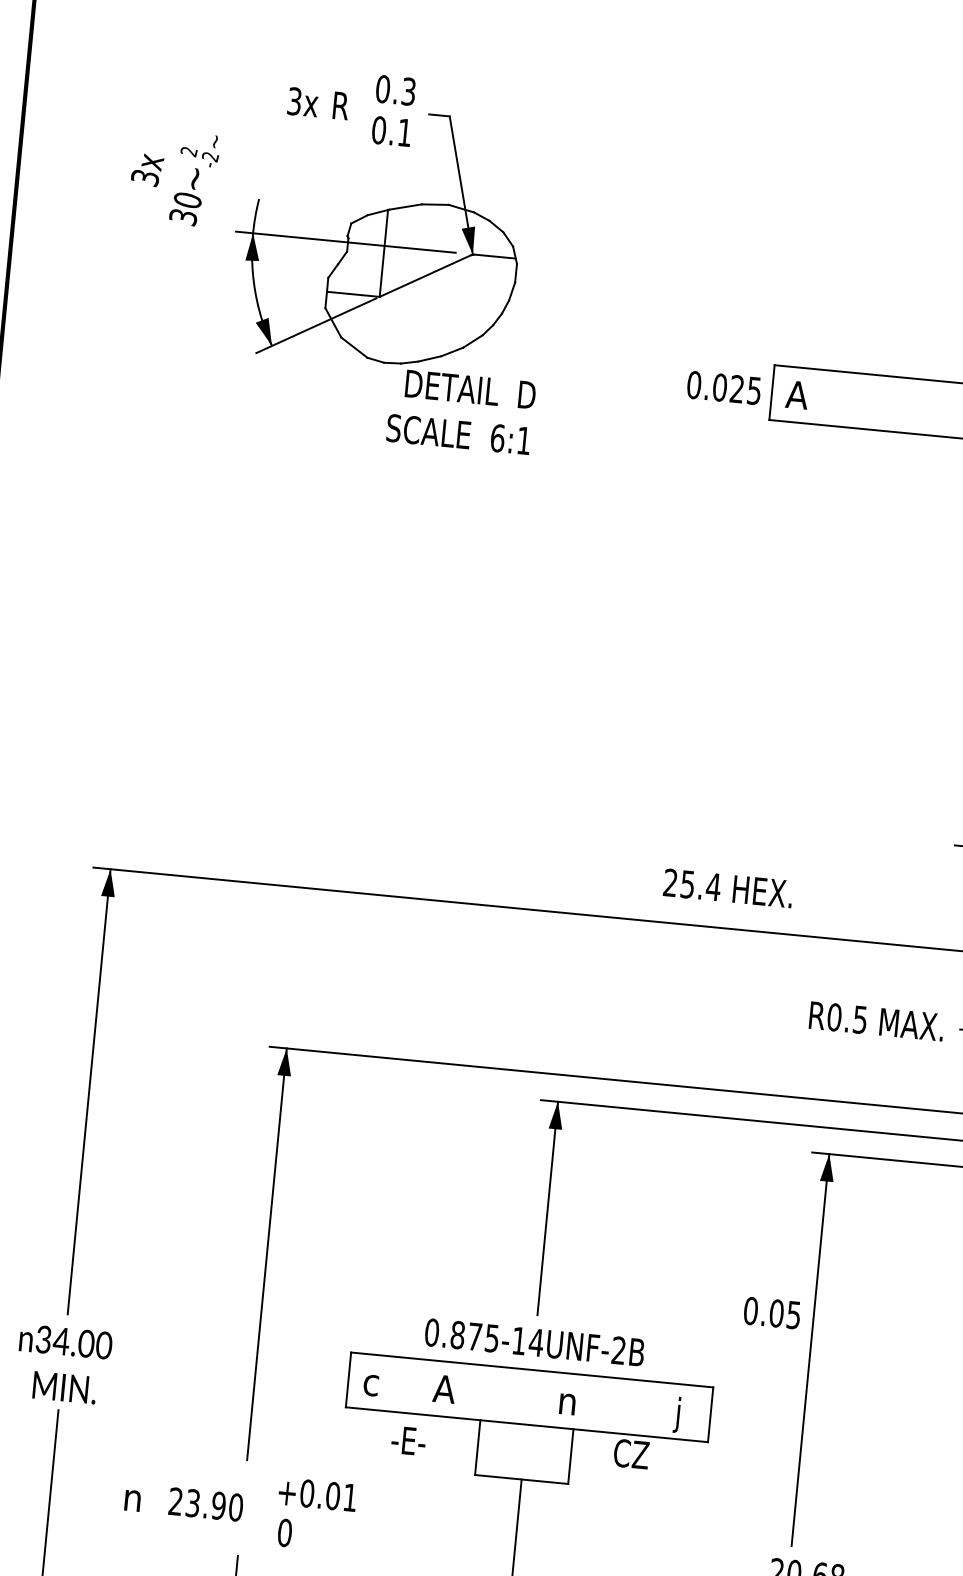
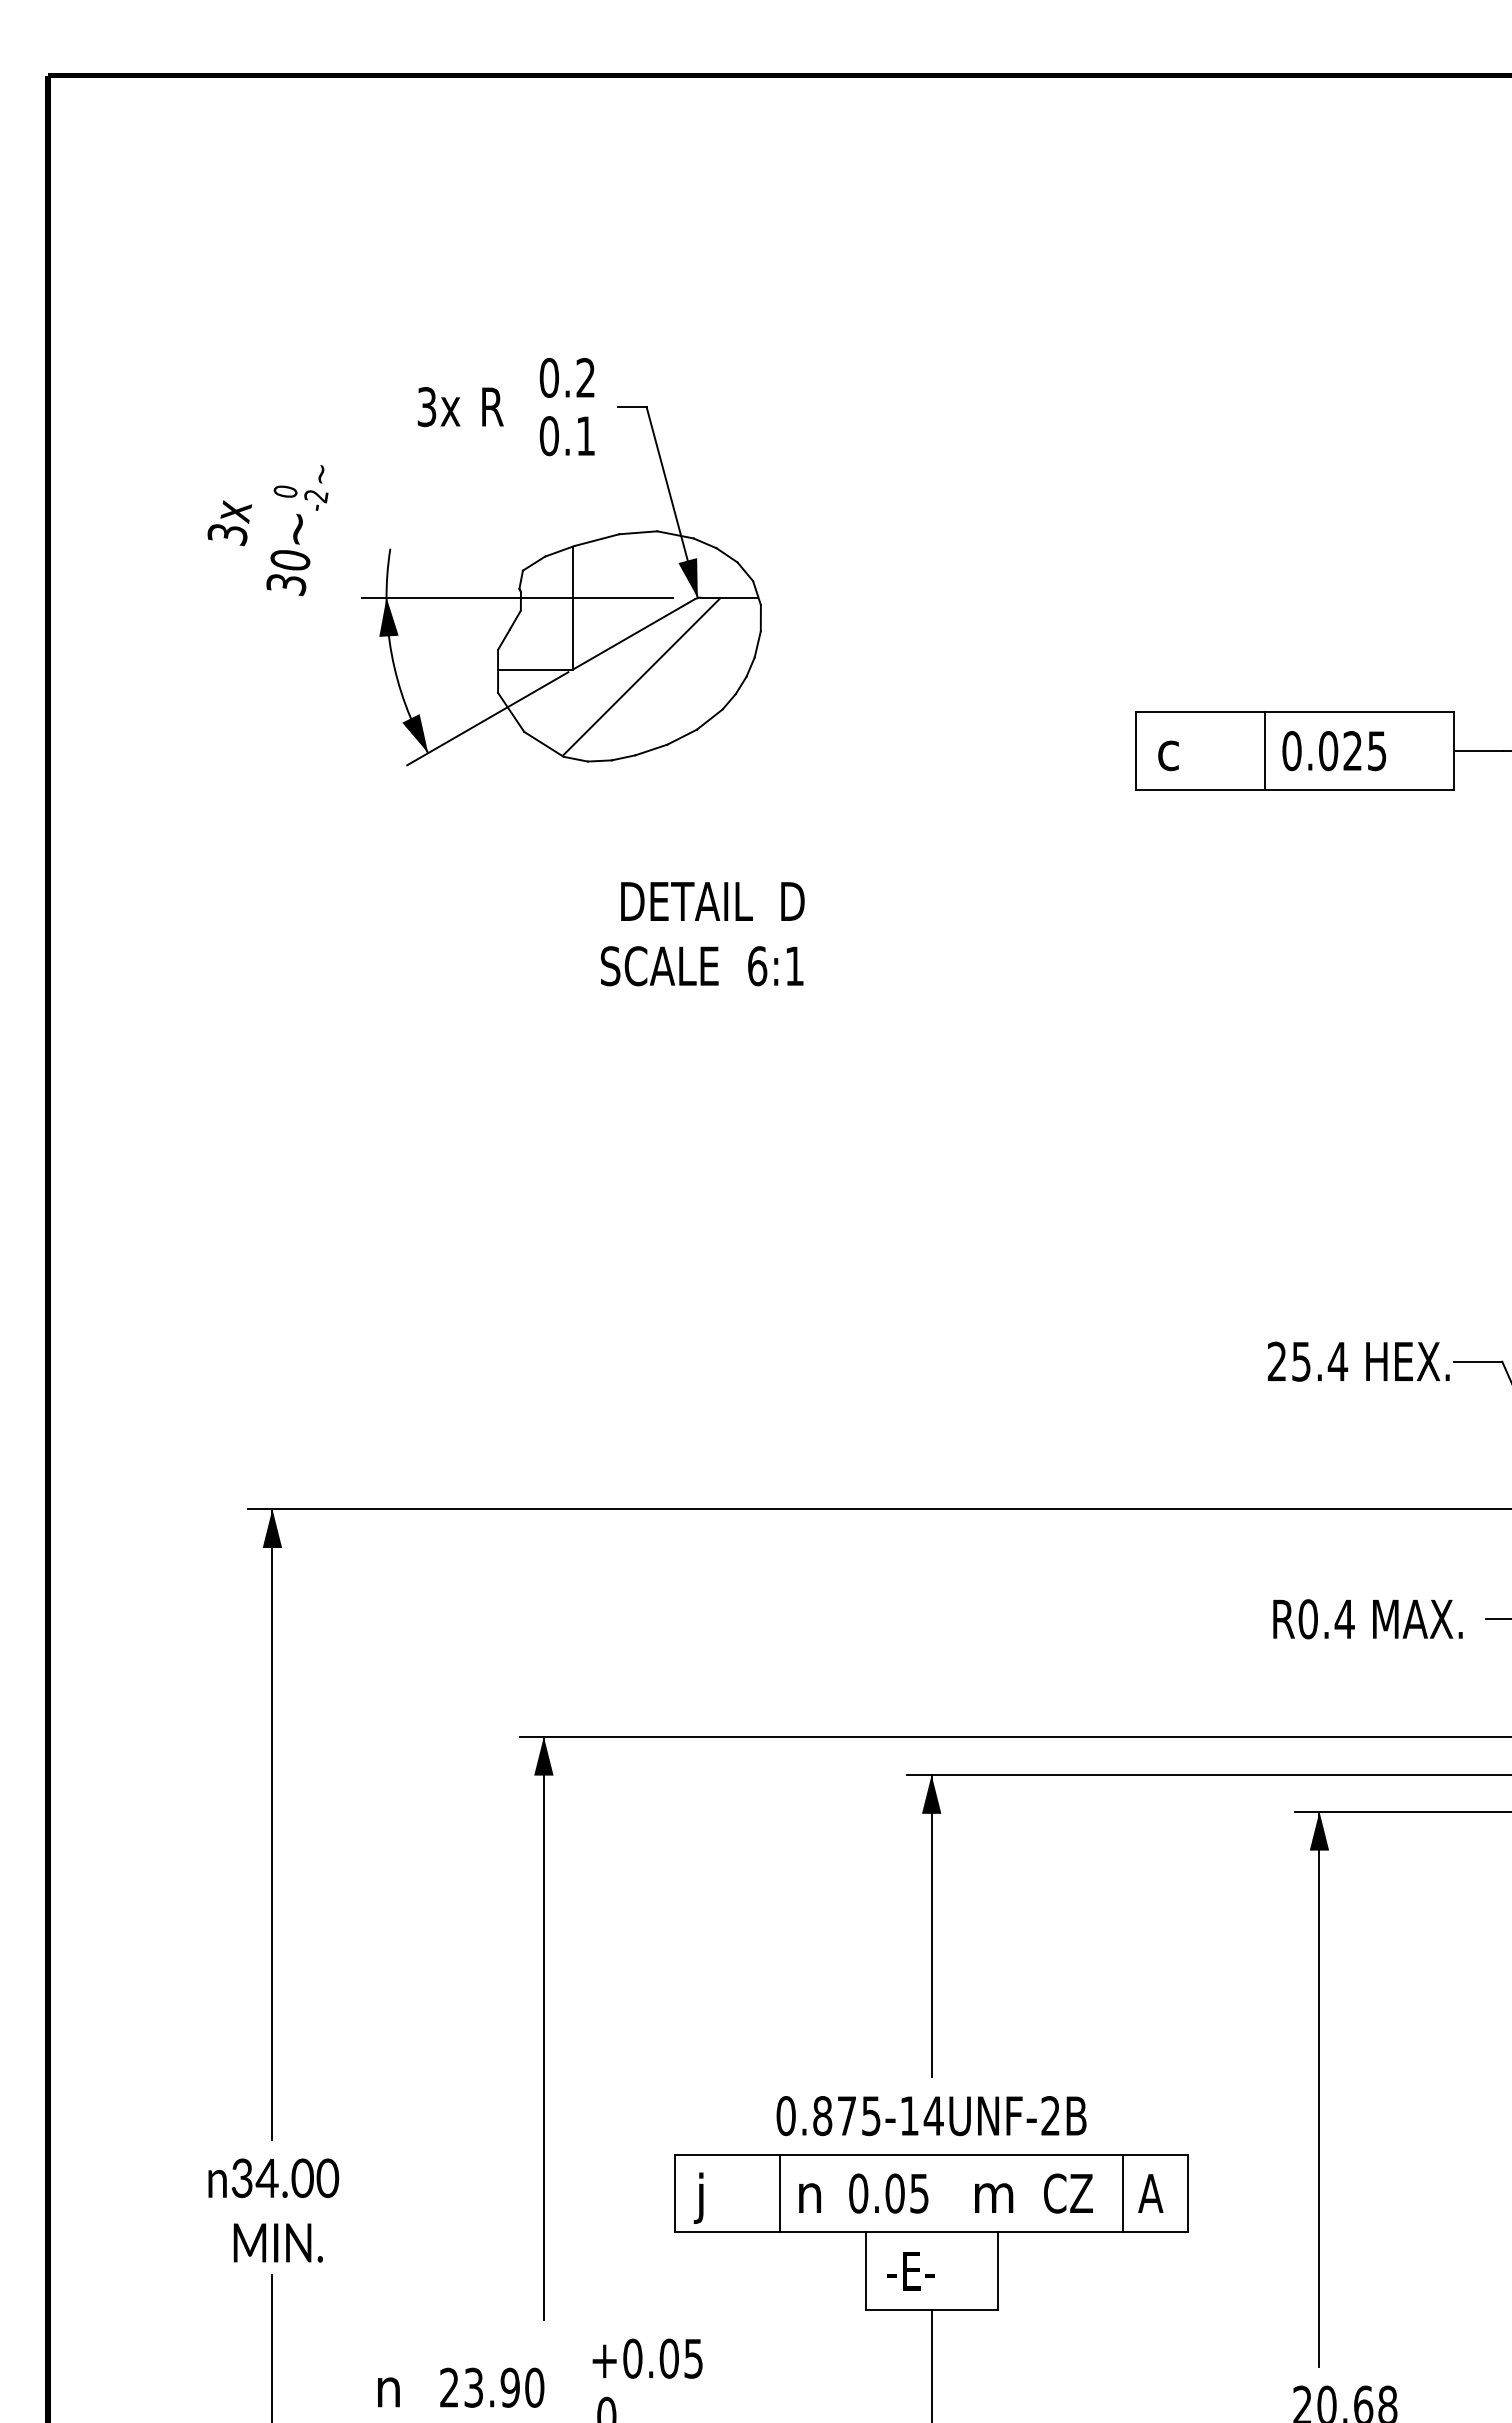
text: (408, 91) -> (585, 377), 0.3 -> 0.2
text: (189, 151) -> (285, 491), 2 -> 0
hatch: (427, 306) -> (641, 676), added
text: (724, 388) -> (1334, 751), moved
text: (796, 395) -> (1171, 751), A -> c
line: (863, 401) -> (1265, 750), added
text: (461, 412) -> (702, 934), moved
text: (728, 888) -> (1358, 1361), moved
text: (860, 1020) -> (1344, 1619), R0.5 -> R0.4
text: (772, 1313) -> (888, 2193), moved
text: (369, 1384) -> (705, 2197), c -> j
line: (422, 1387) -> (780, 2193), added
text: (444, 1389) -> (810, 2193), A -> n
text: (576, 1404) -> (998, 2197), n -> m
line: (665, 1410) -> (1123, 2193), added
text: (683, 1414) -> (1150, 2197), j -> A
text: (408, 1441) -> (910, 2271), moved
text: (631, 1454) -> (1068, 2193), moved
text: (350, 1497) -> (693, 2358), +0.01 -> +0.05

